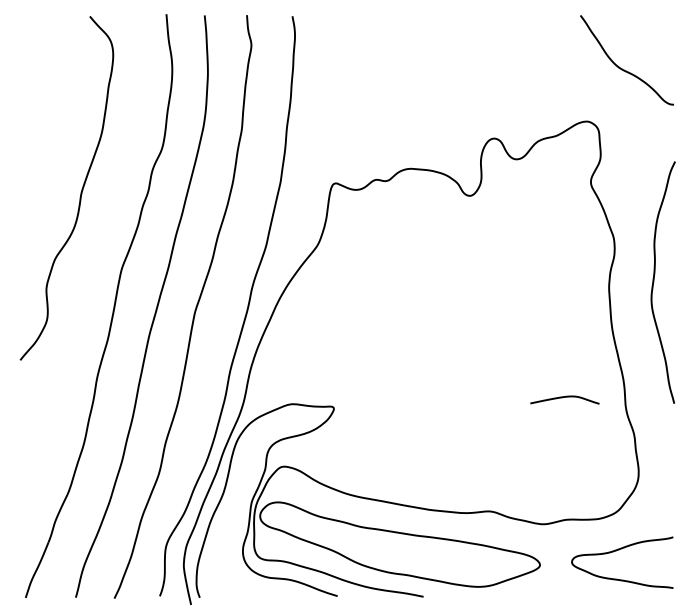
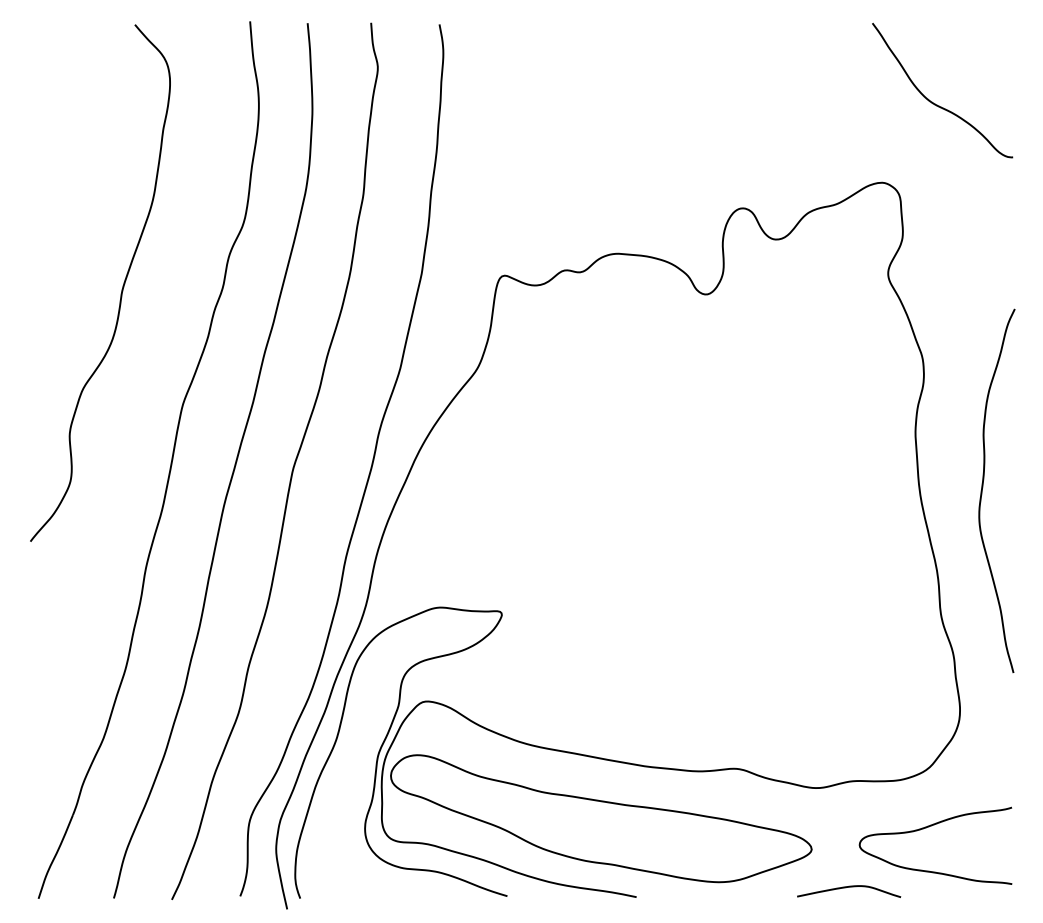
curve: (654, 282) -> (983, 490), moved
curve: (564, 397) -> (848, 887), moved

